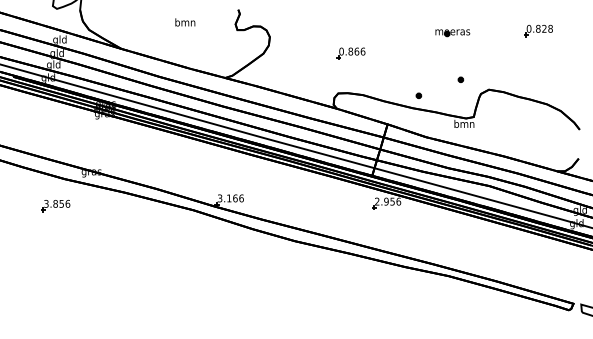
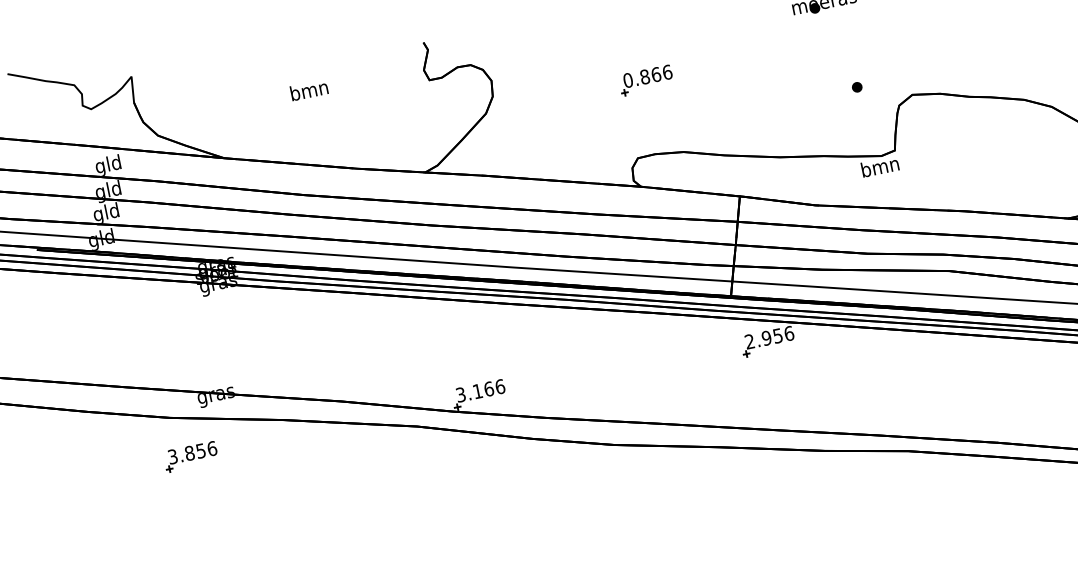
text: (185, 22) -> (309, 90), moved
part: (418, 95) -> (785, 131), removed
part: (55, 206) -> (190, 458), moved

